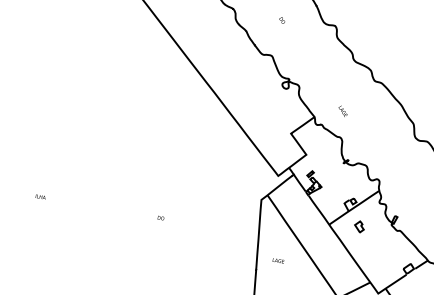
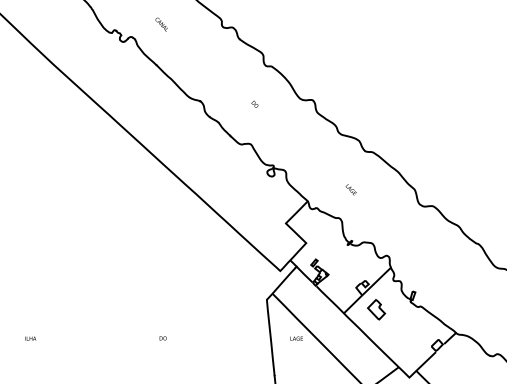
text: (342, 111) -> (350, 189), moved
part: (359, 226) -> (376, 309), size x1.67
text: (278, 260) -> (296, 338), moved

